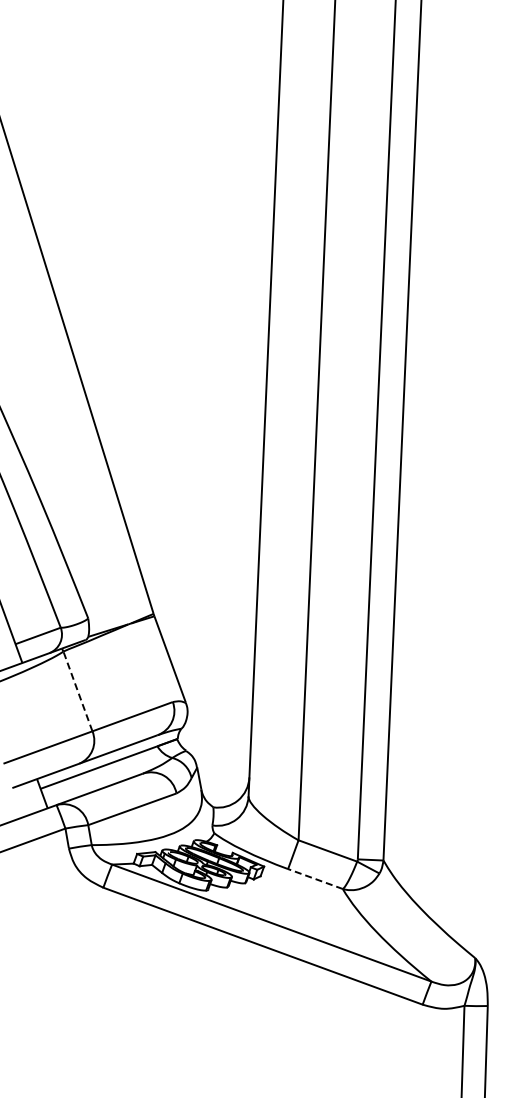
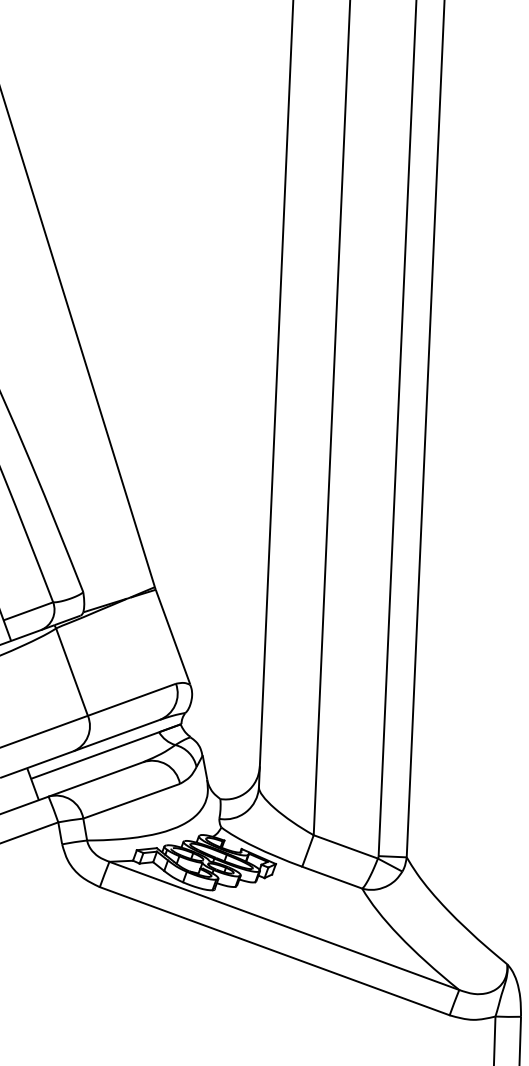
line: (77, 691) -> (71, 672), dashed -> solid
line: (315, 878) -> (332, 877), dashed -> solid

